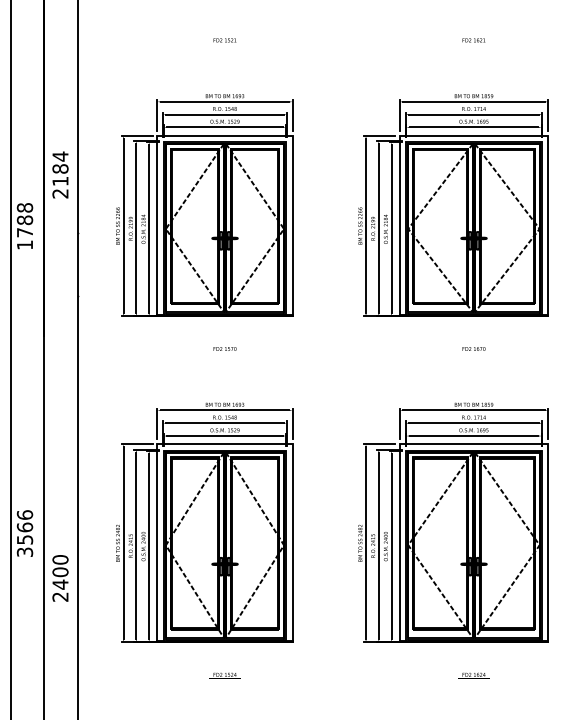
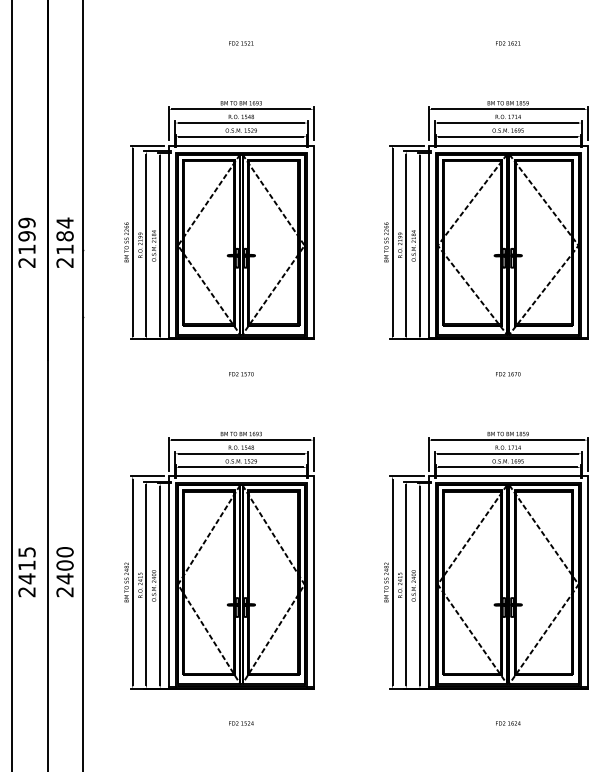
text: (59, 174) -> (64, 242), moved
text: (24, 226) -> (26, 242), 1788 -> 2199
text: (24, 534) -> (26, 572), 3566 -> 2415
text: (59, 578) -> (64, 572), moved

